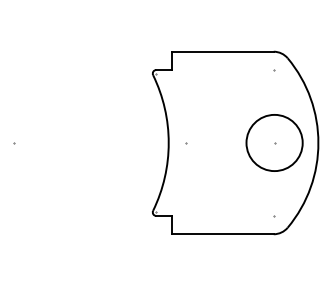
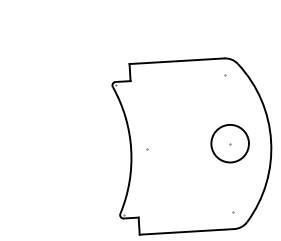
circle: (274, 142) -> (230, 143), size x0.71

